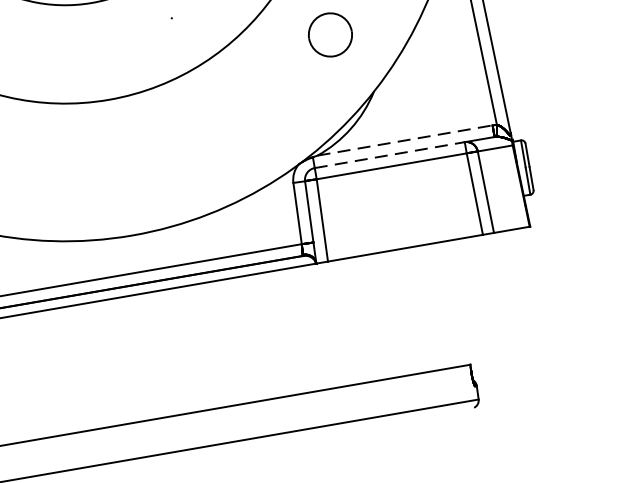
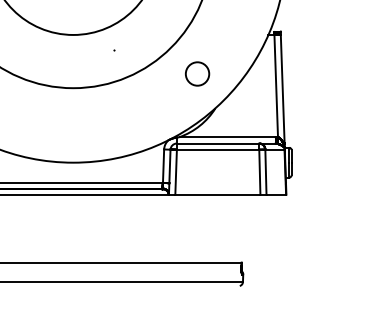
line: (406, 140) -> (228, 137), dashed -> solid
line: (390, 154) -> (218, 143), dashed -> solid

